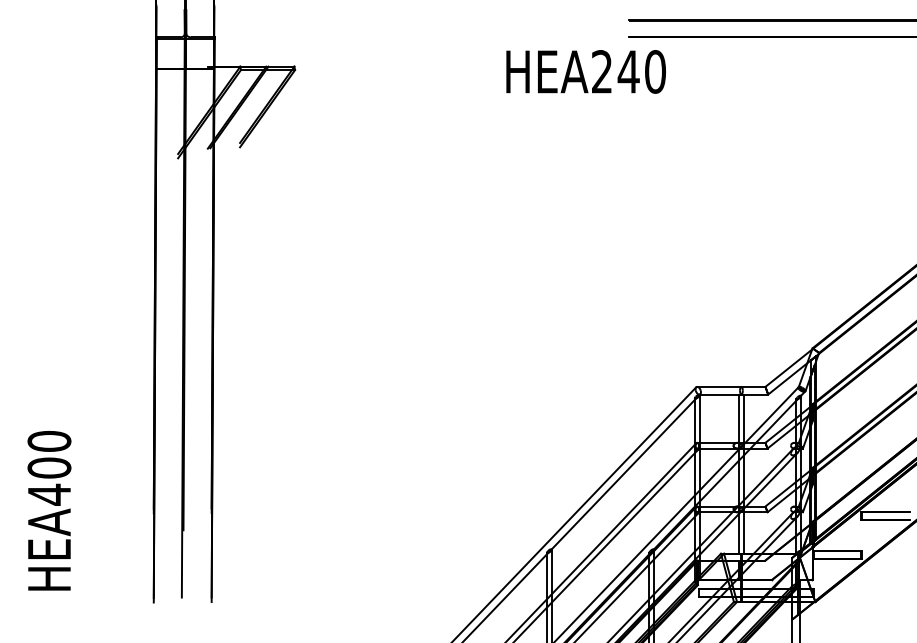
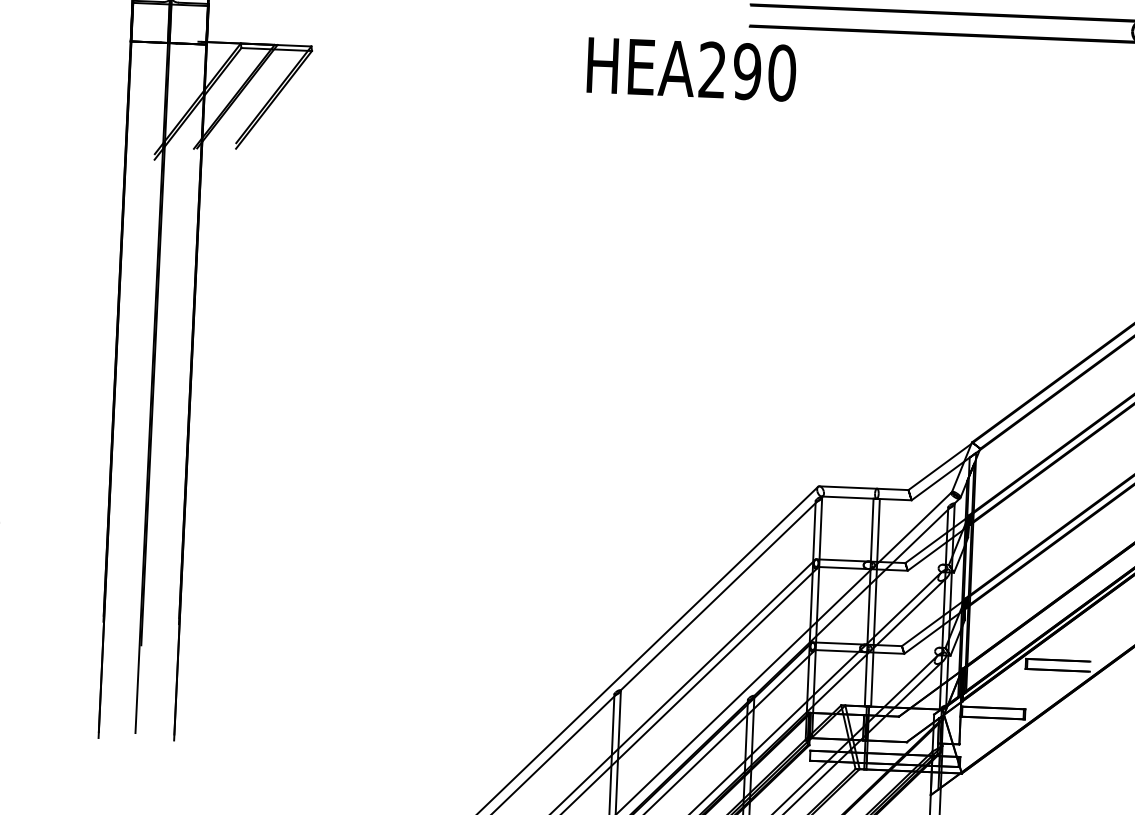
text: (628, 71) -> (747, 71), HEA240 -> HEA290

